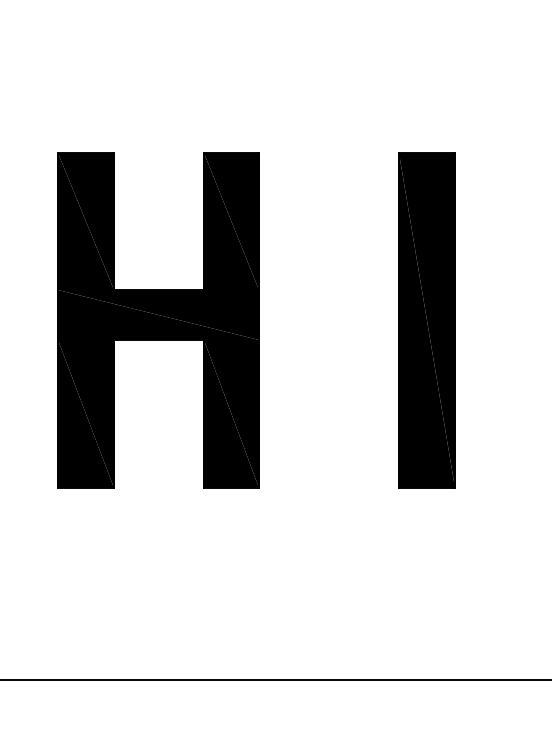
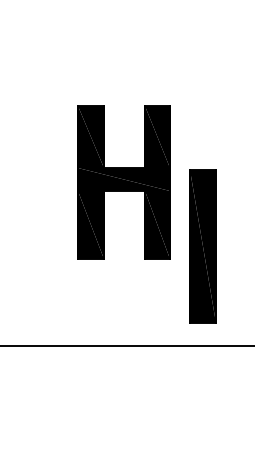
part: (156, 321) -> (123, 182), moved
part: (425, 321) -> (202, 246), moved

